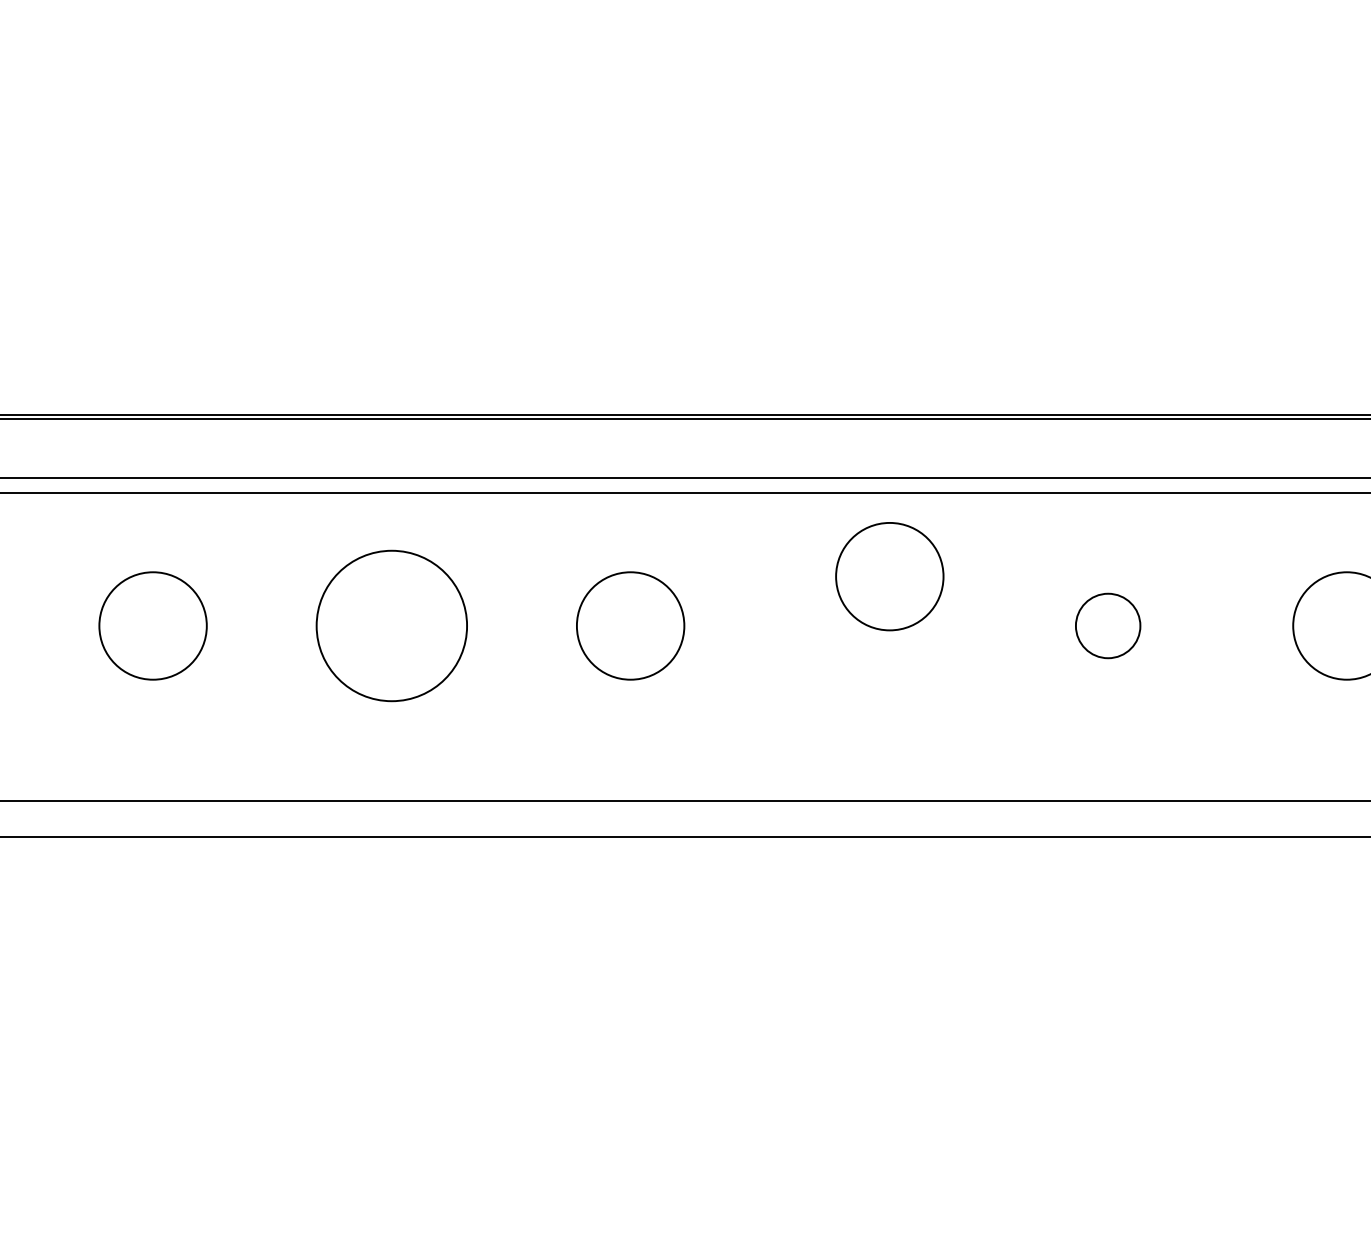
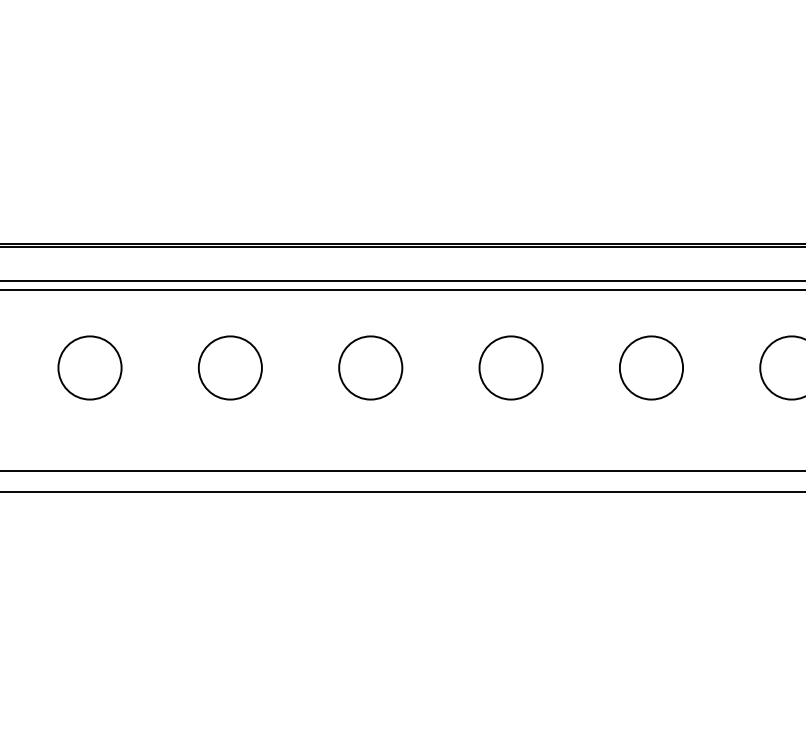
circle: (888, 575) -> (510, 367), moved
circle: (390, 625) -> (229, 367), size x0.71
circle: (1108, 625) -> (651, 367), size x1.67

